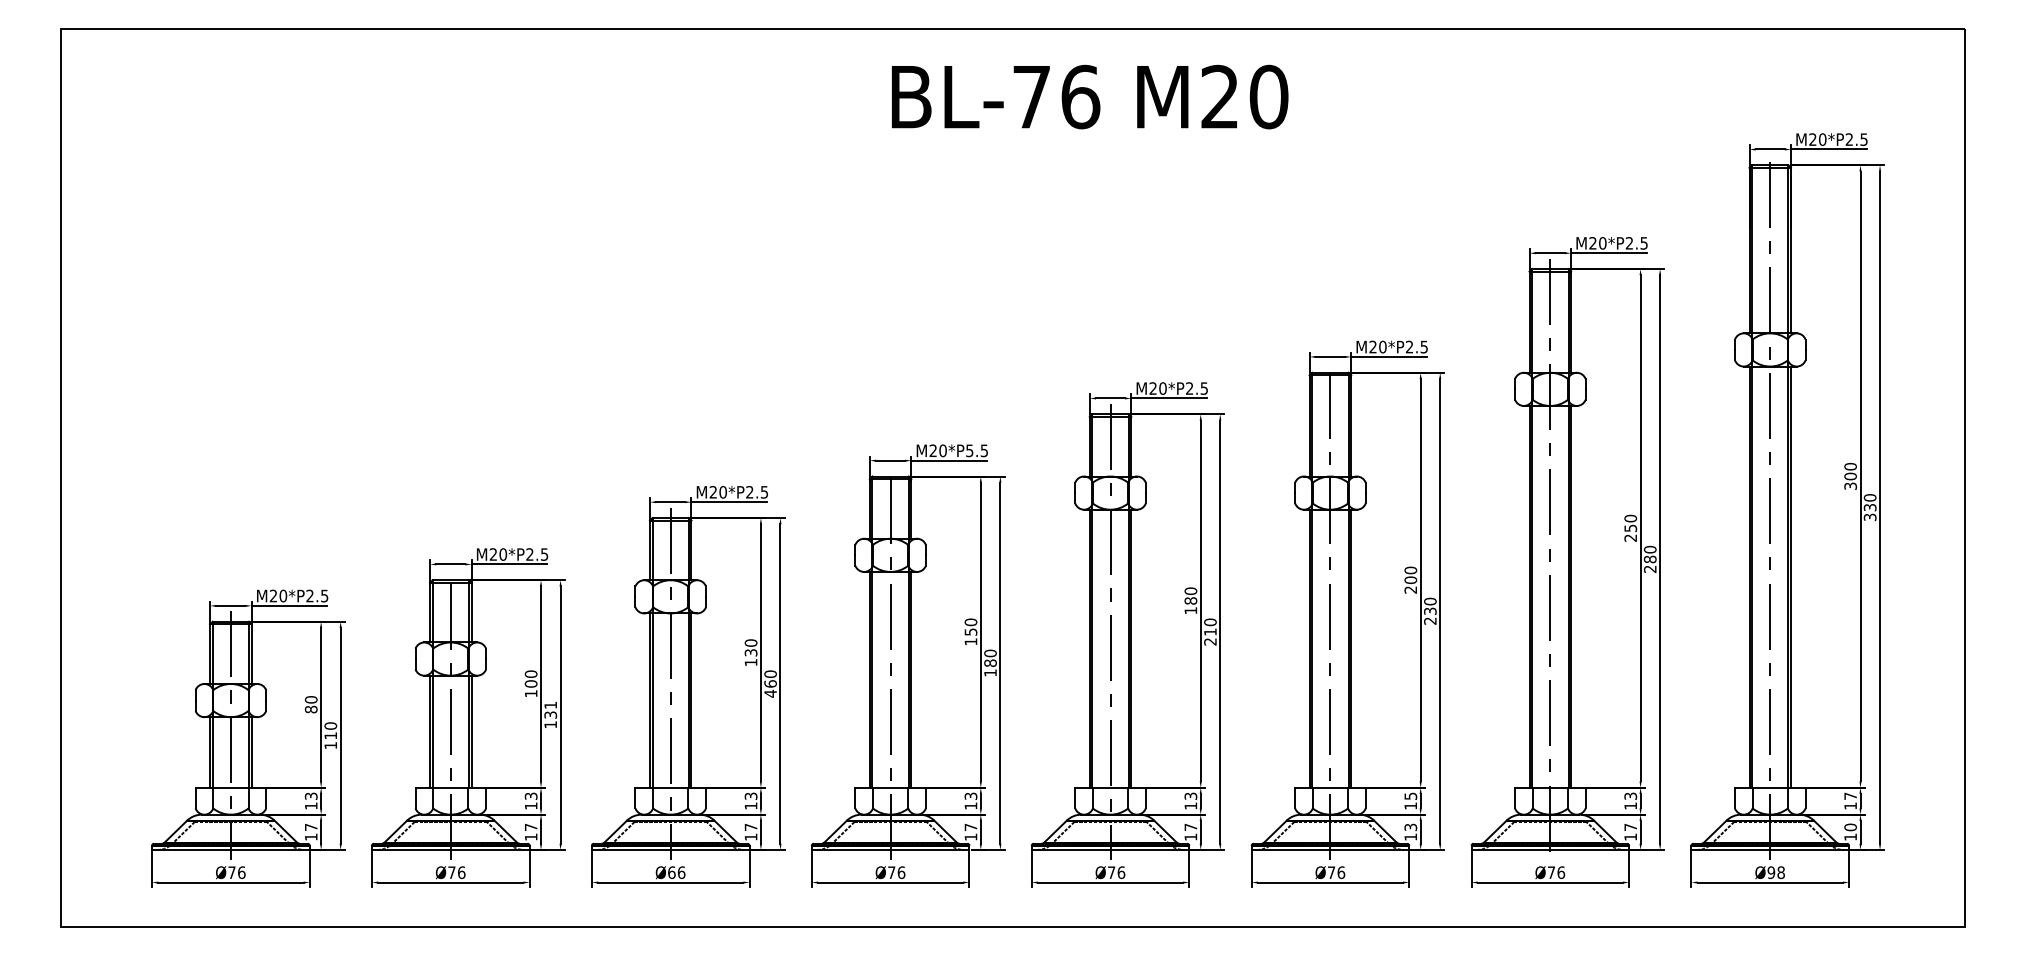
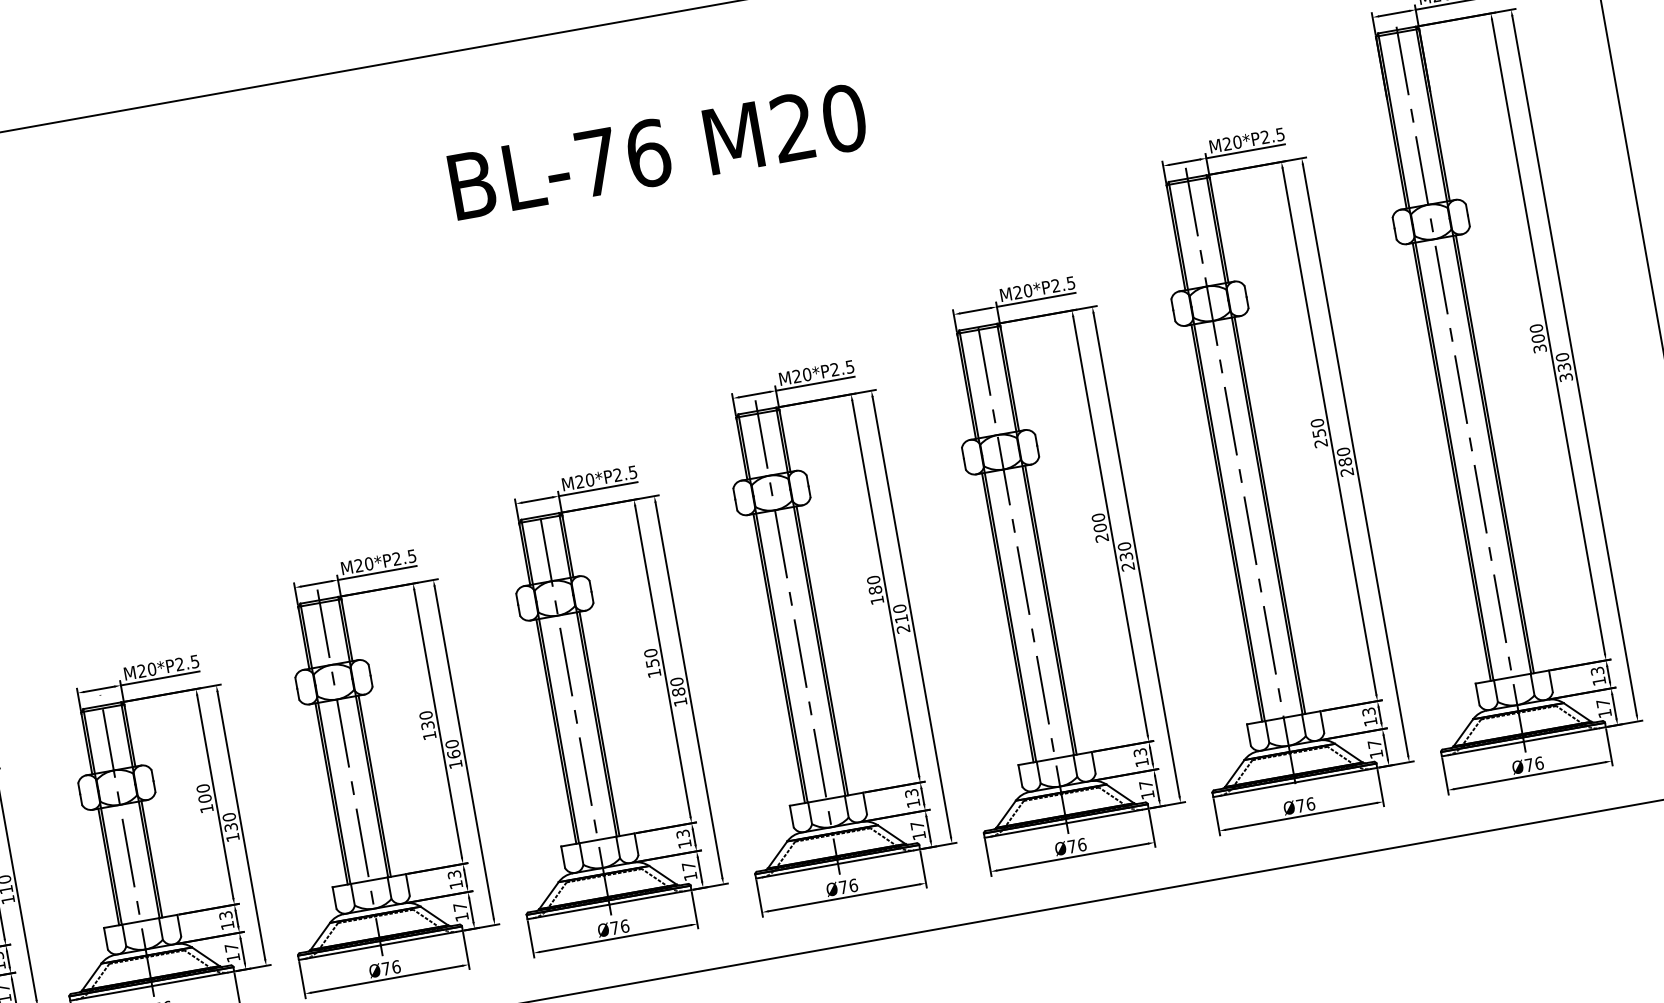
text: (1090, 96) -> (658, 151), moved
text: (969, 450) -> (617, 474), M20*P5.5 -> M20*P2.5
text: (770, 693) -> (455, 764), 460 -> 160
text: (550, 705) -> (229, 817), 131 -> 130
text: (1410, 795) -> (1139, 751), 15 -> 13
text: (1850, 795) -> (1597, 670), 17 -> 13
text: (1410, 827) -> (1145, 785), 13 -> 17
text: (1850, 827) -> (1603, 703), 10 -> 17
text: (671, 872) -> (385, 968), Ø66 -> Ø76
text: (1776, 872) -> (1534, 764), Ø98 -> Ø76

